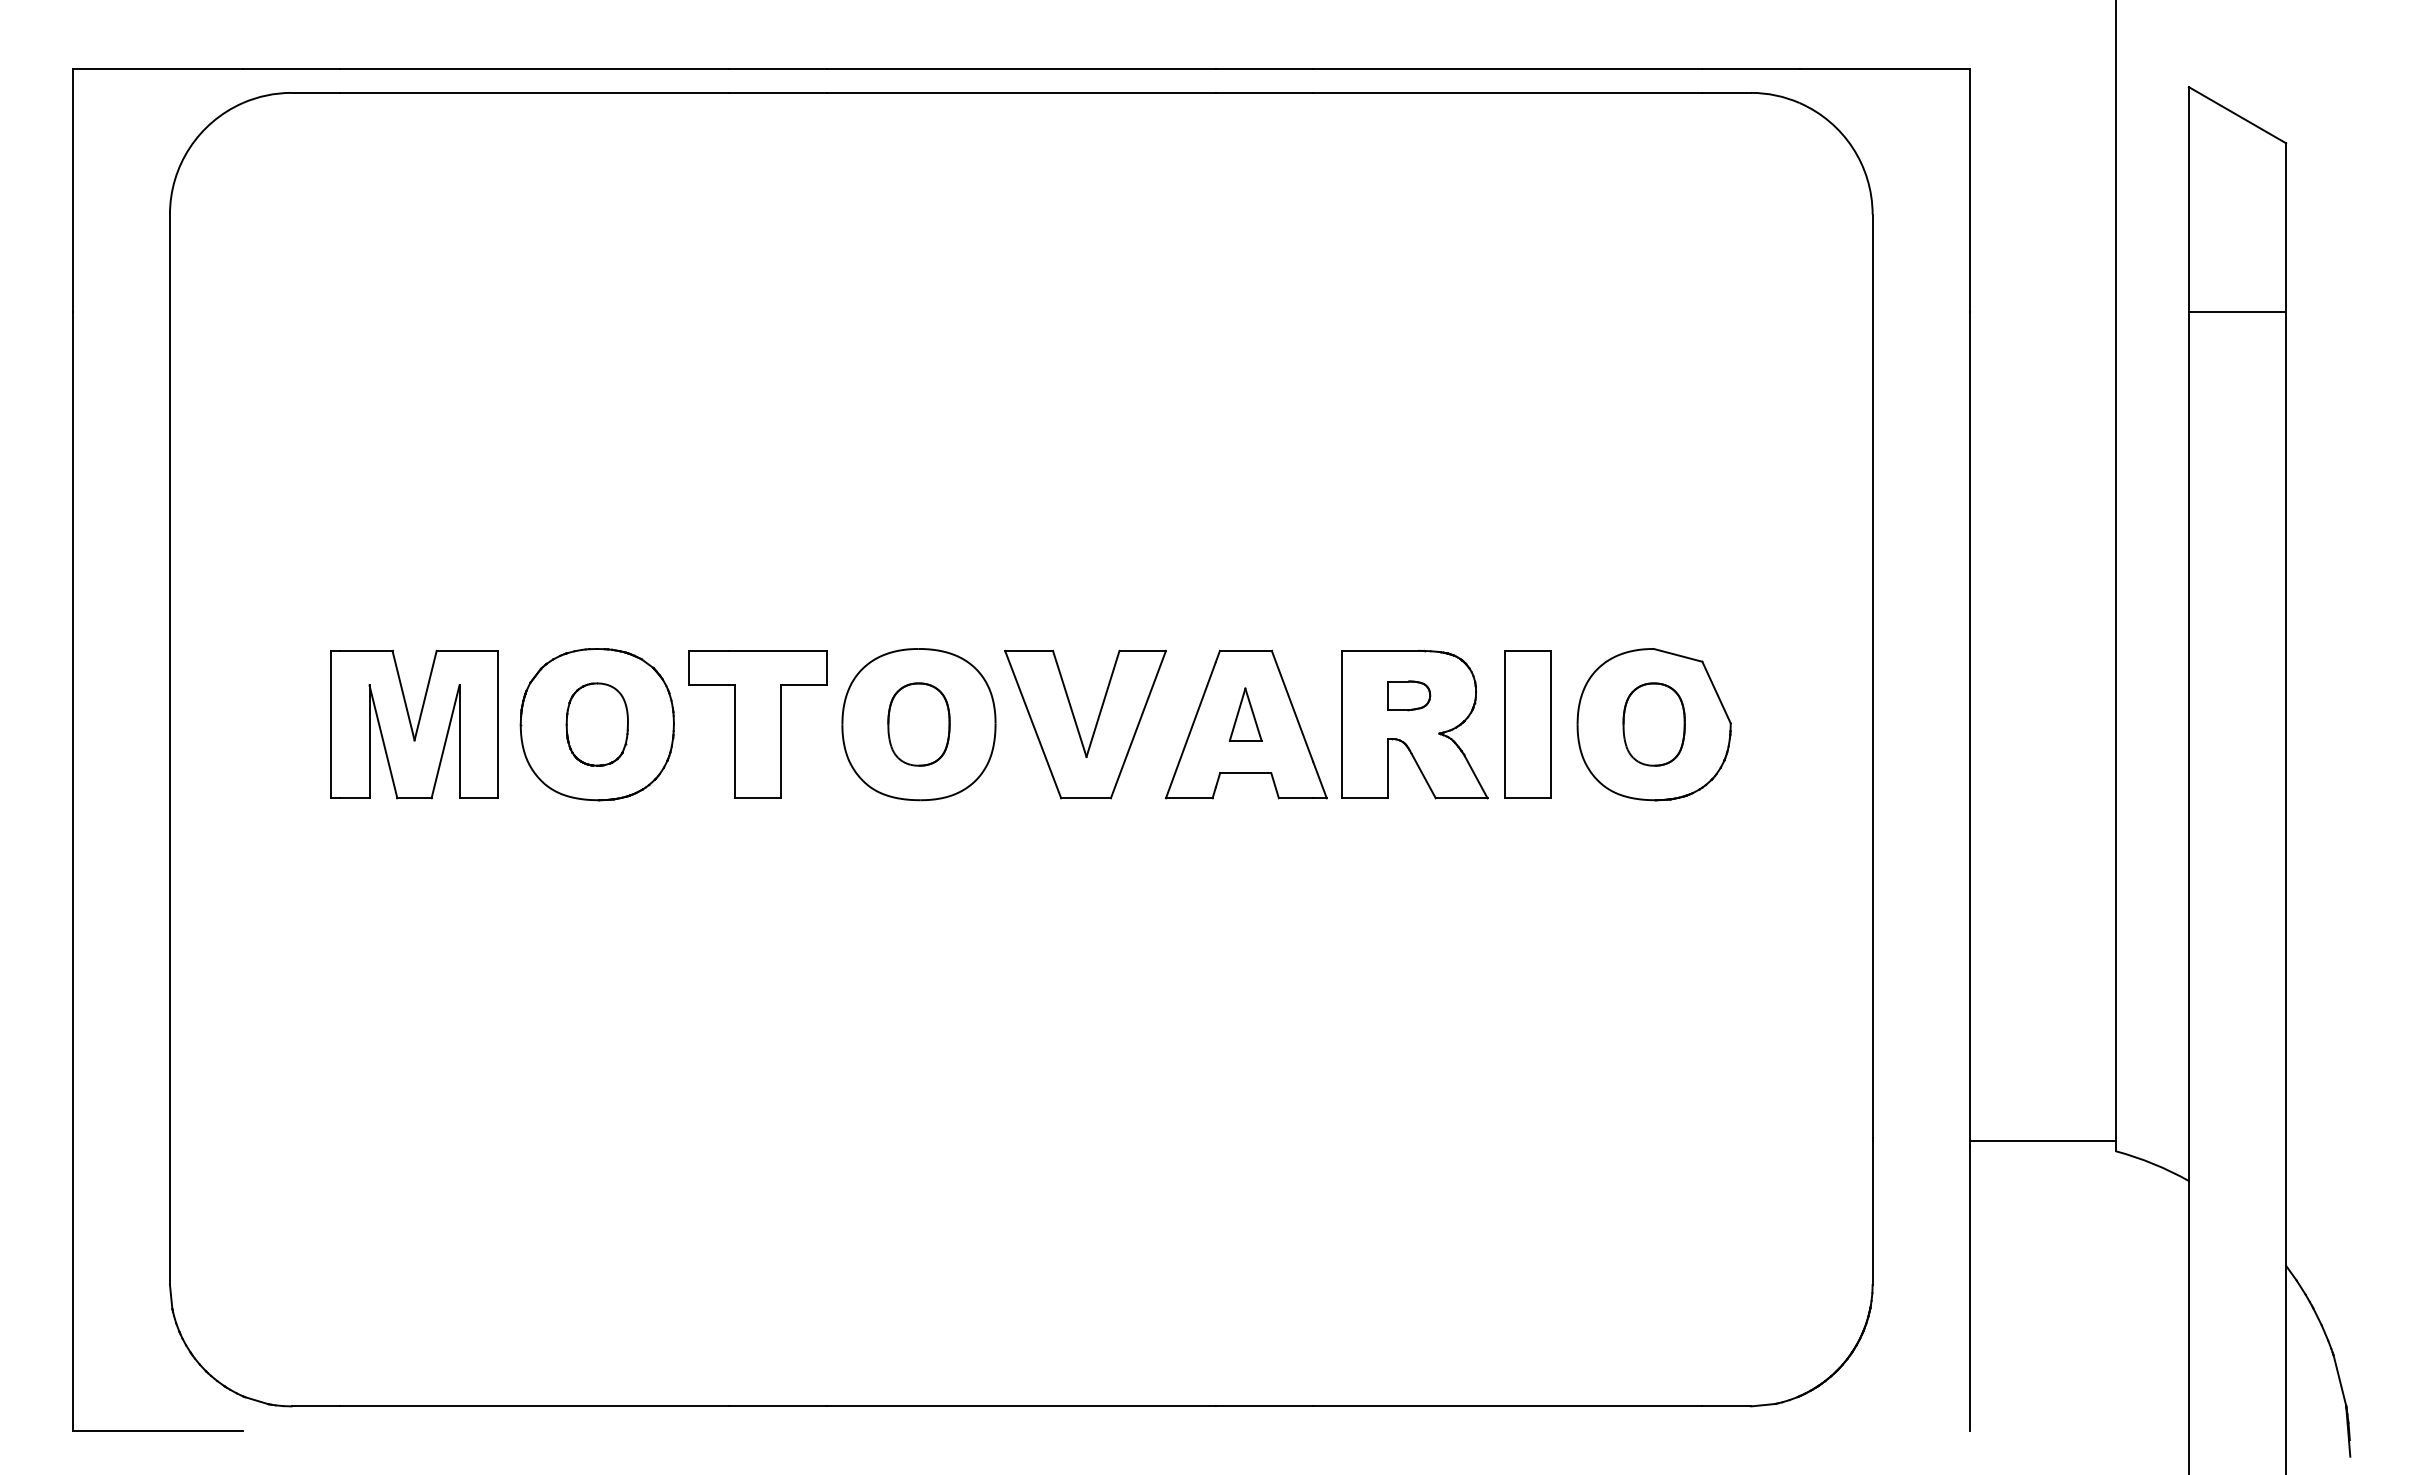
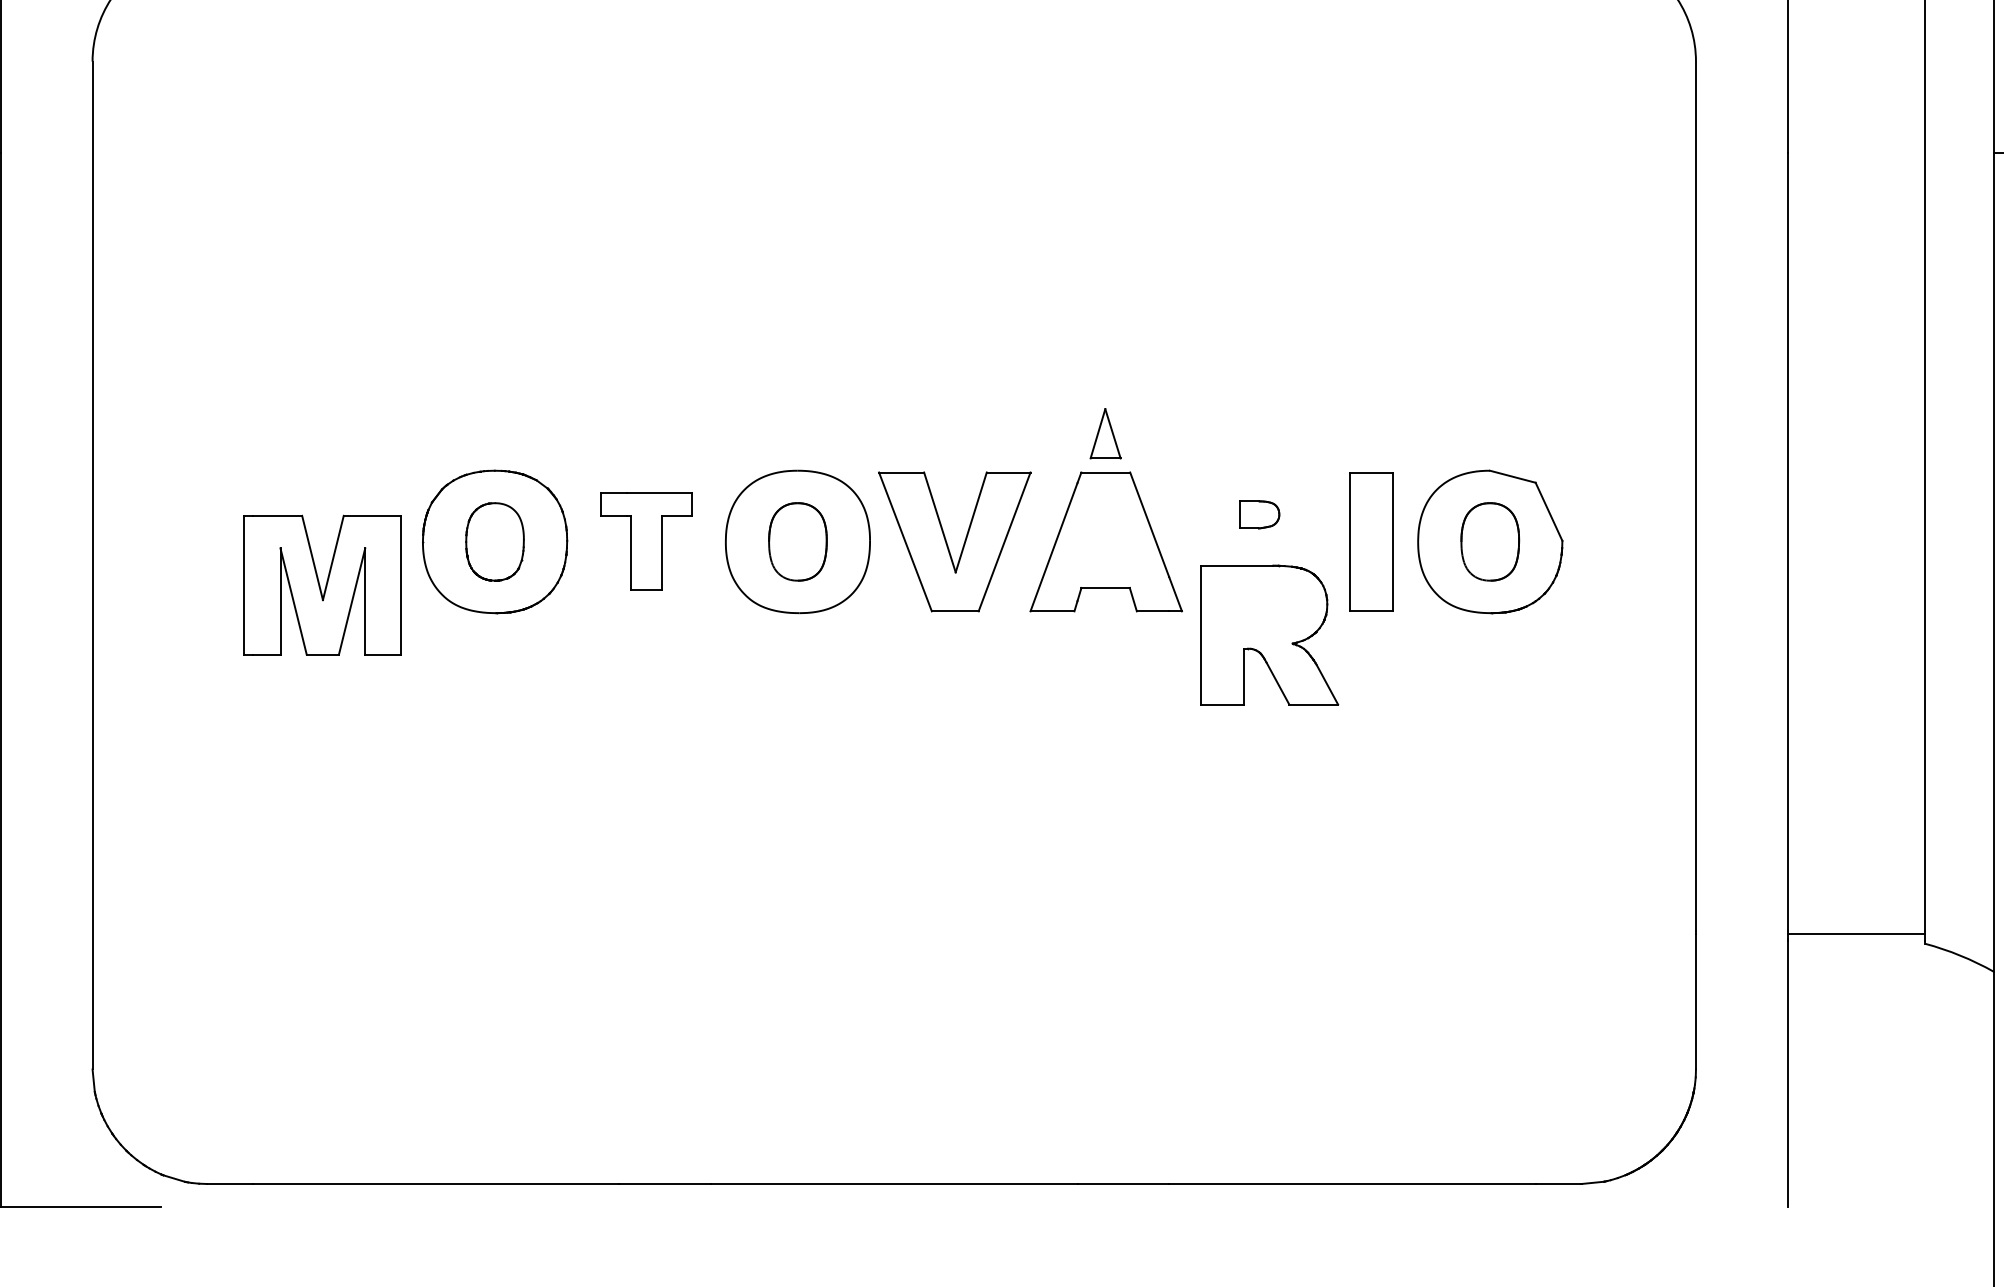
part: (1245, 714) -> (1105, 433), moved
part: (414, 724) -> (322, 585), moved
part: (757, 724) -> (645, 541), size x0.7
part: (1414, 724) -> (1269, 635), moved

